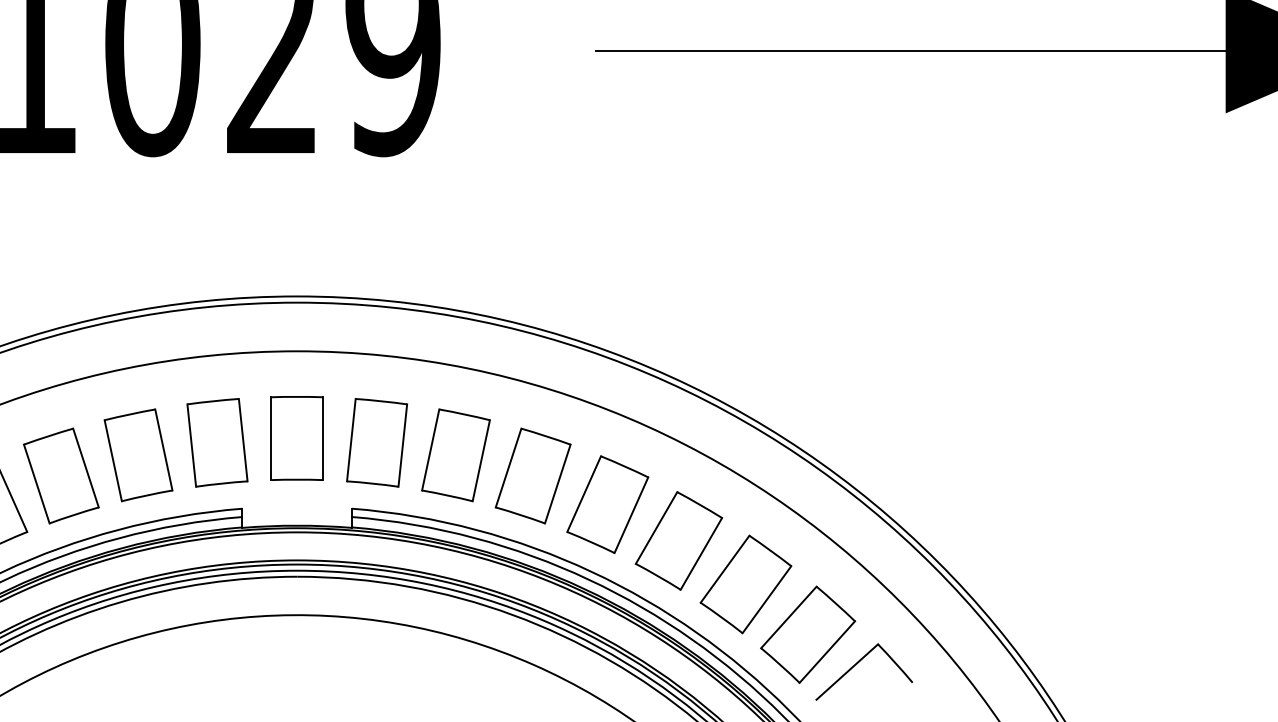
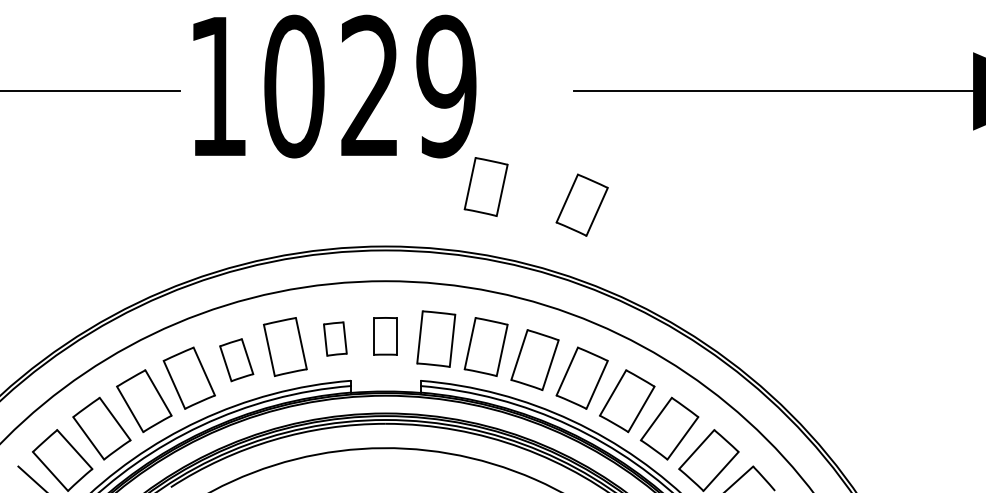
part: (454, 201) -> (485, 186), added
part: (606, 230) -> (581, 204), added
part: (296, 438) -> (385, 336), size x0.7
part: (217, 441) -> (335, 338), size x0.6
part: (61, 476) -> (236, 360), size x0.7

